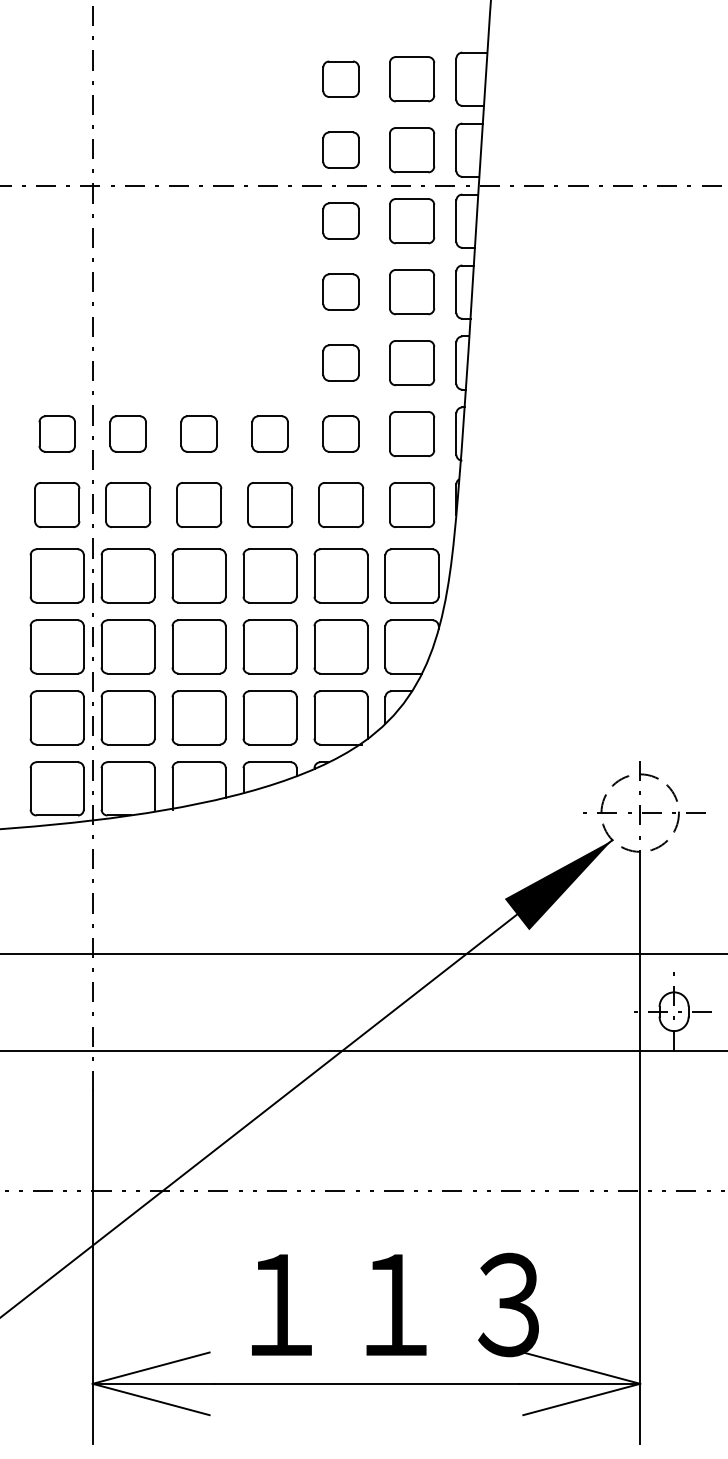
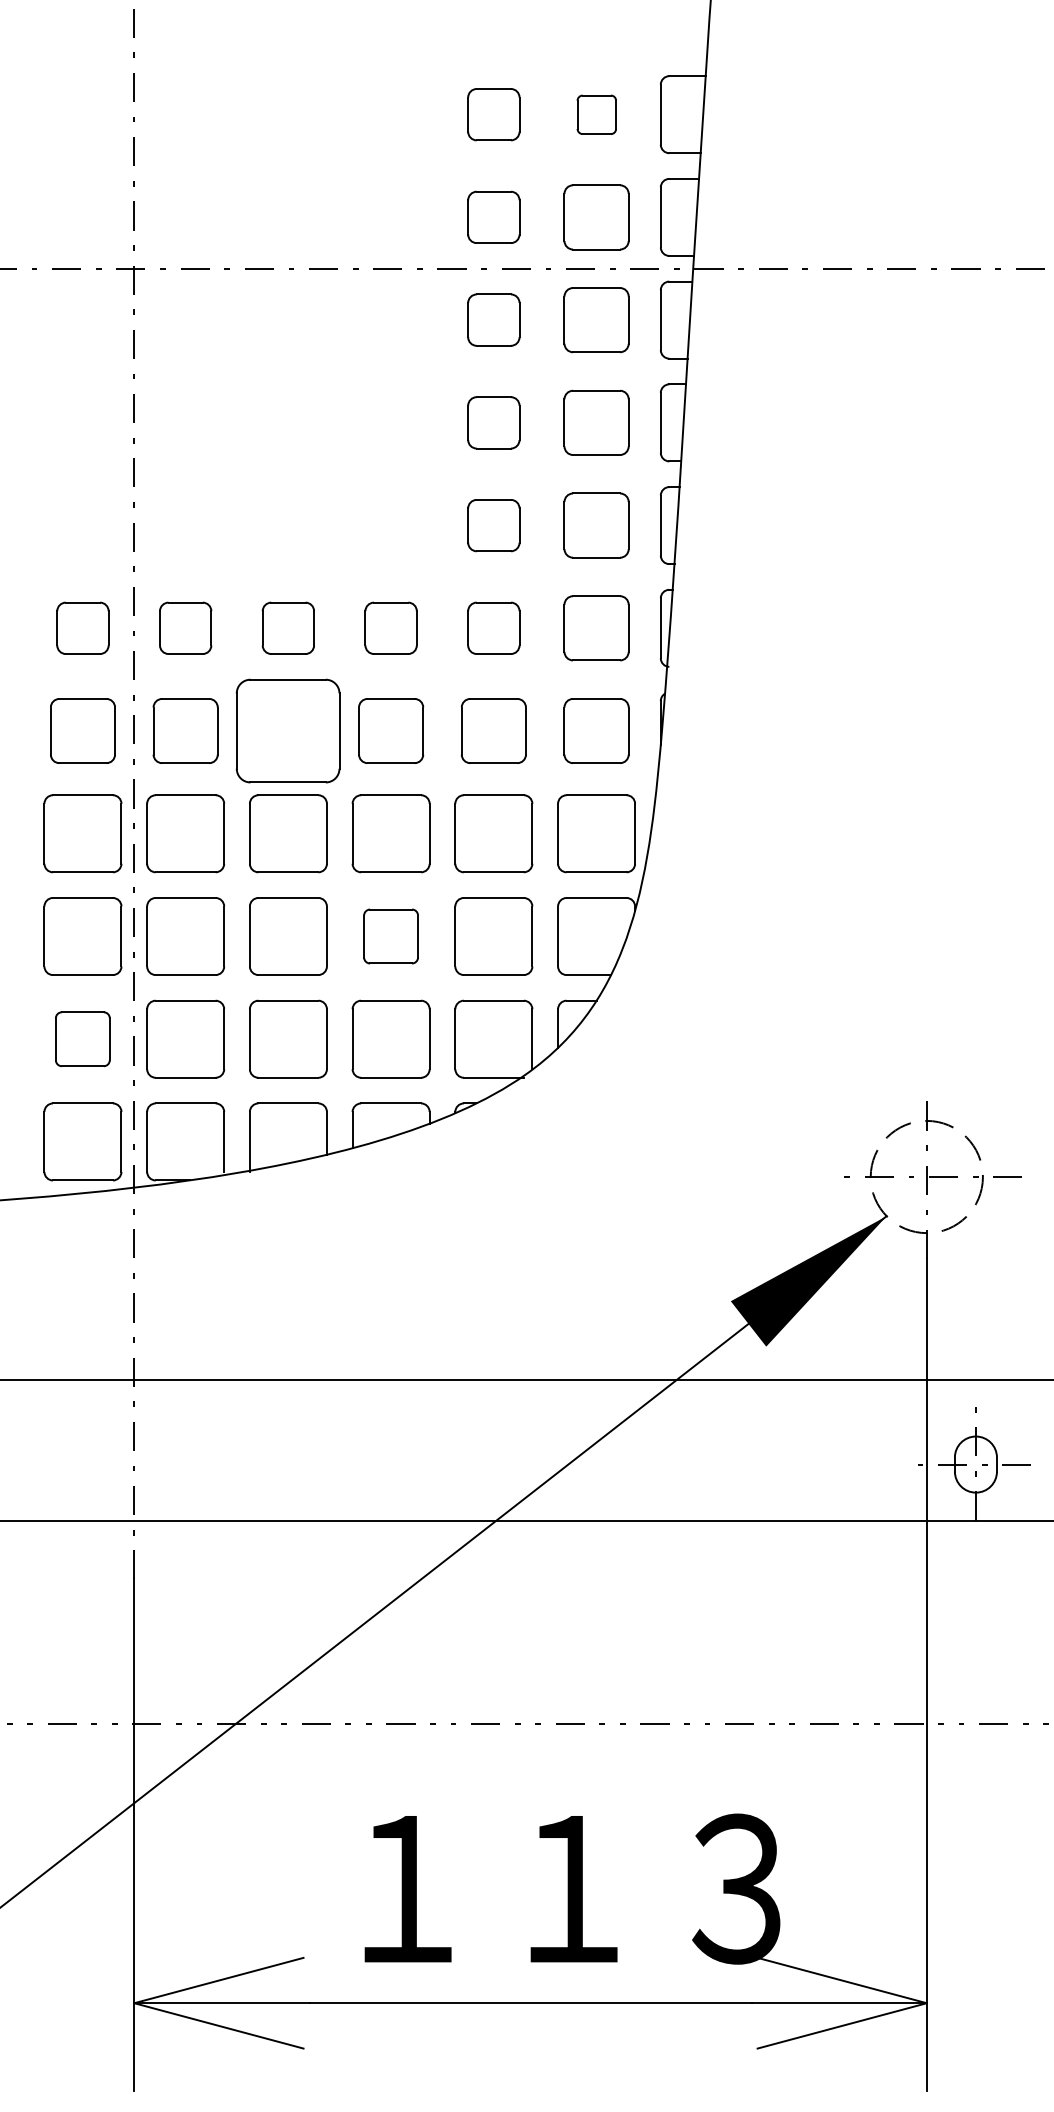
part: (412, 79) -> (597, 115), size x0.6
part: (199, 504) -> (288, 730), size x1.6
part: (269, 646) -> (390, 935), size x0.7
part: (56, 717) -> (81, 1038), size x0.7

